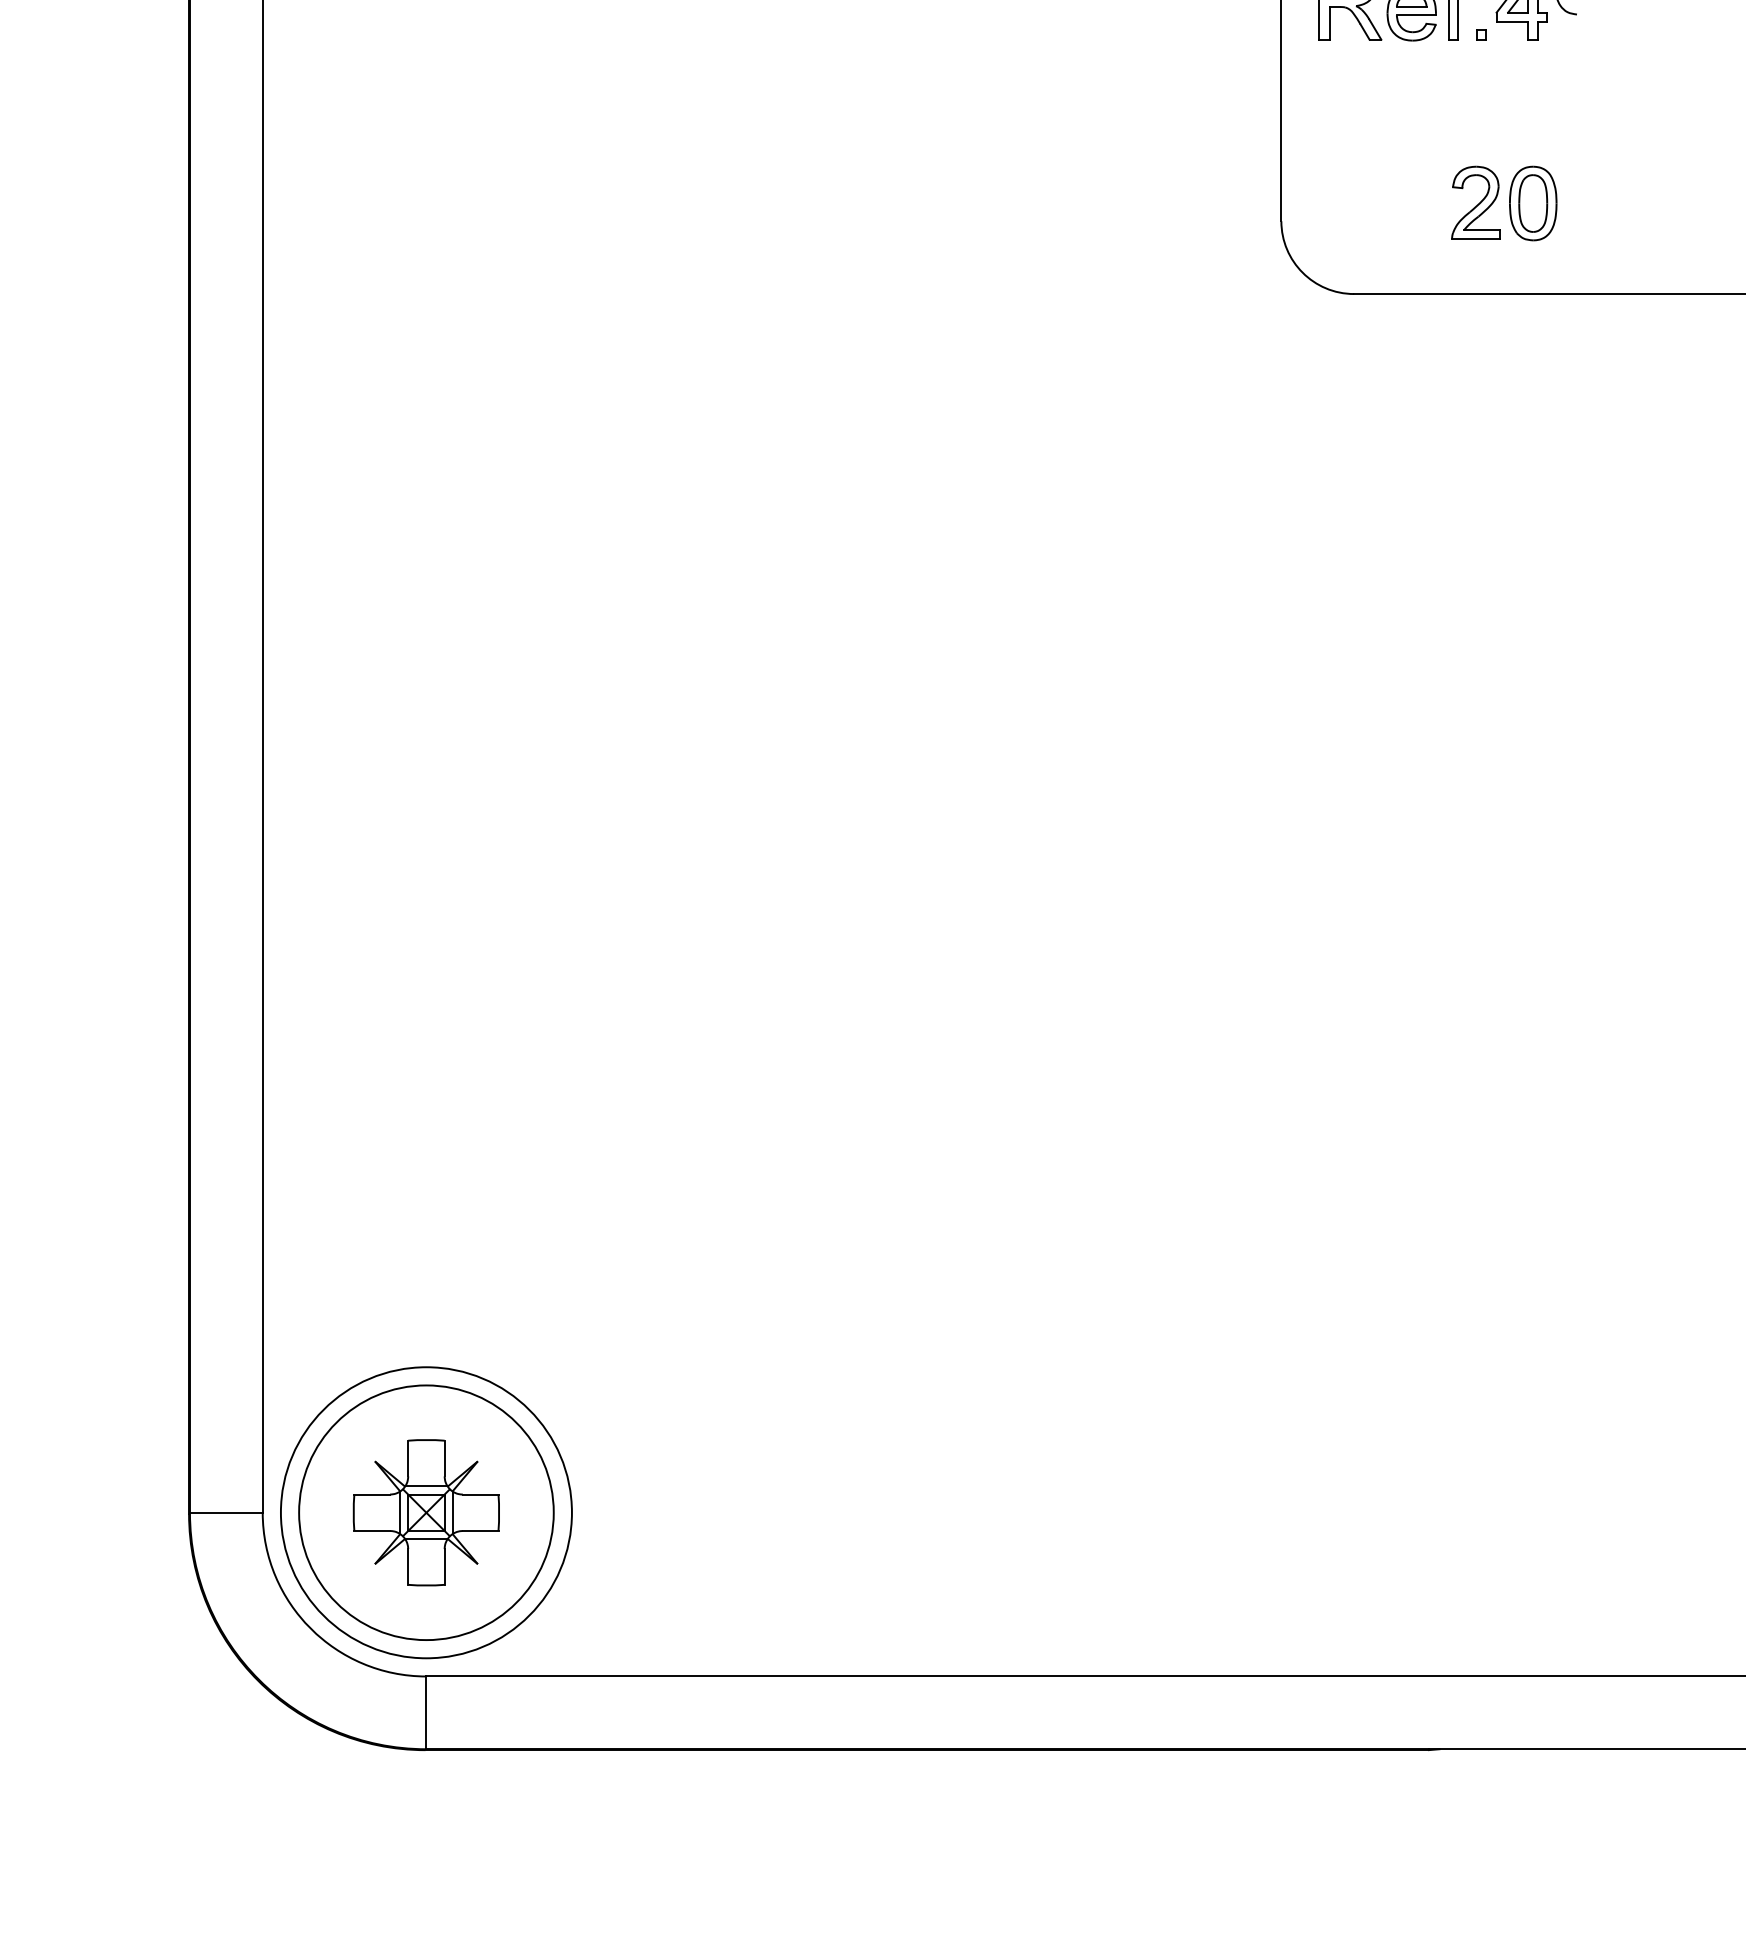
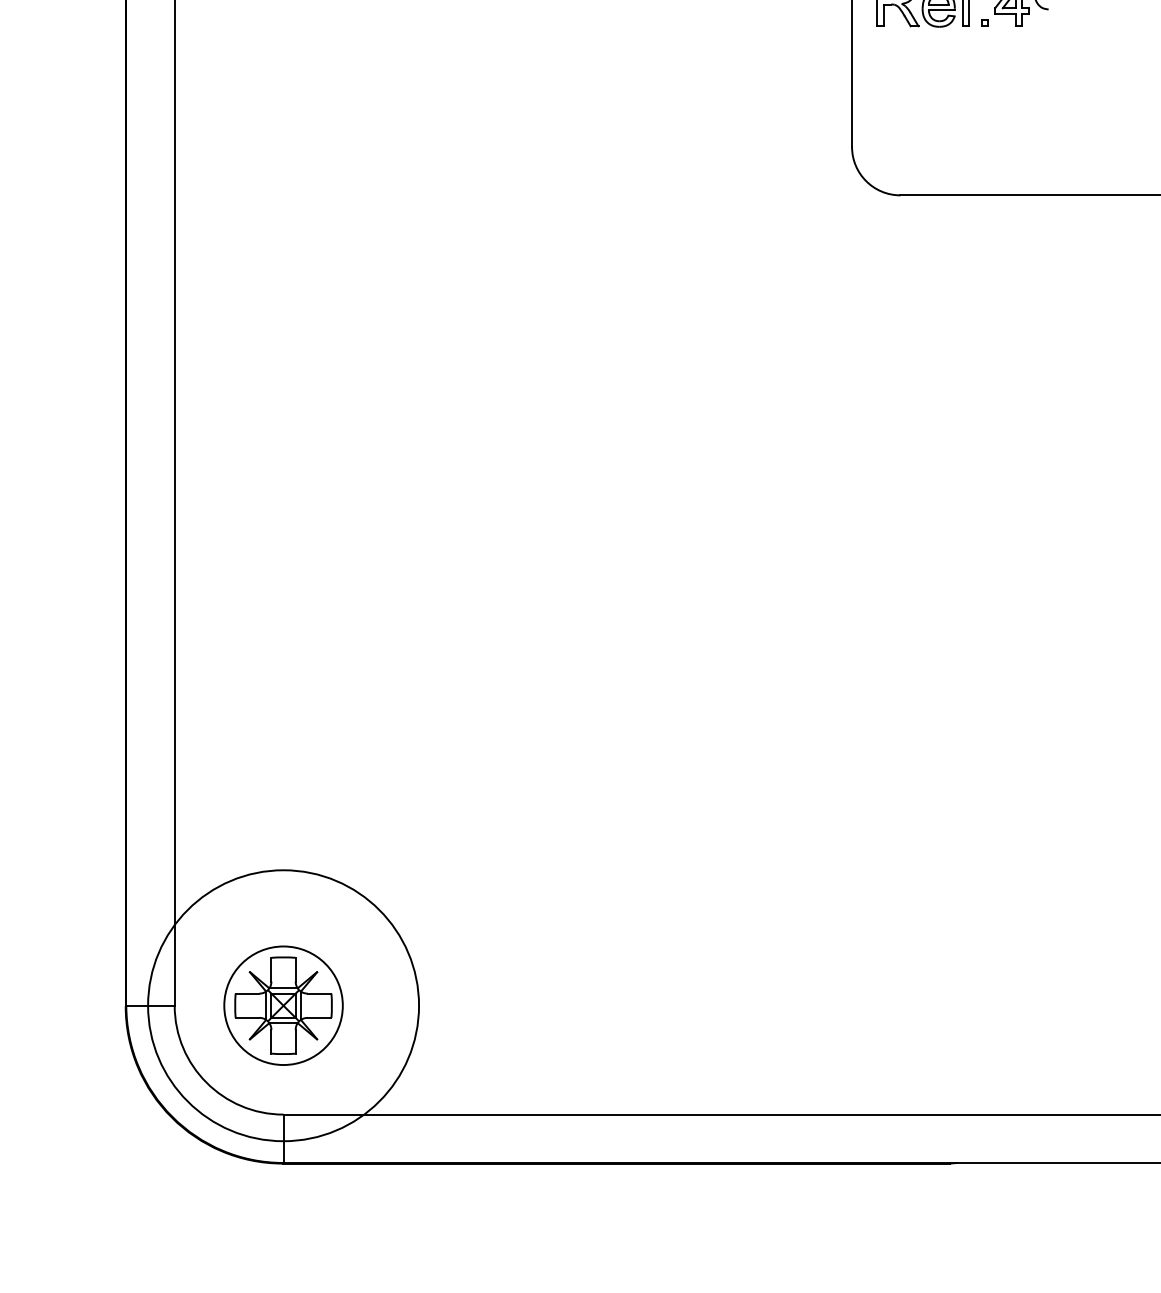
part: (1503, 202) -> (999, 134), removed
circle: (426, 1512) -> (283, 1005), size x0.7
circle: (426, 1512) -> (283, 1005), size x1.4

